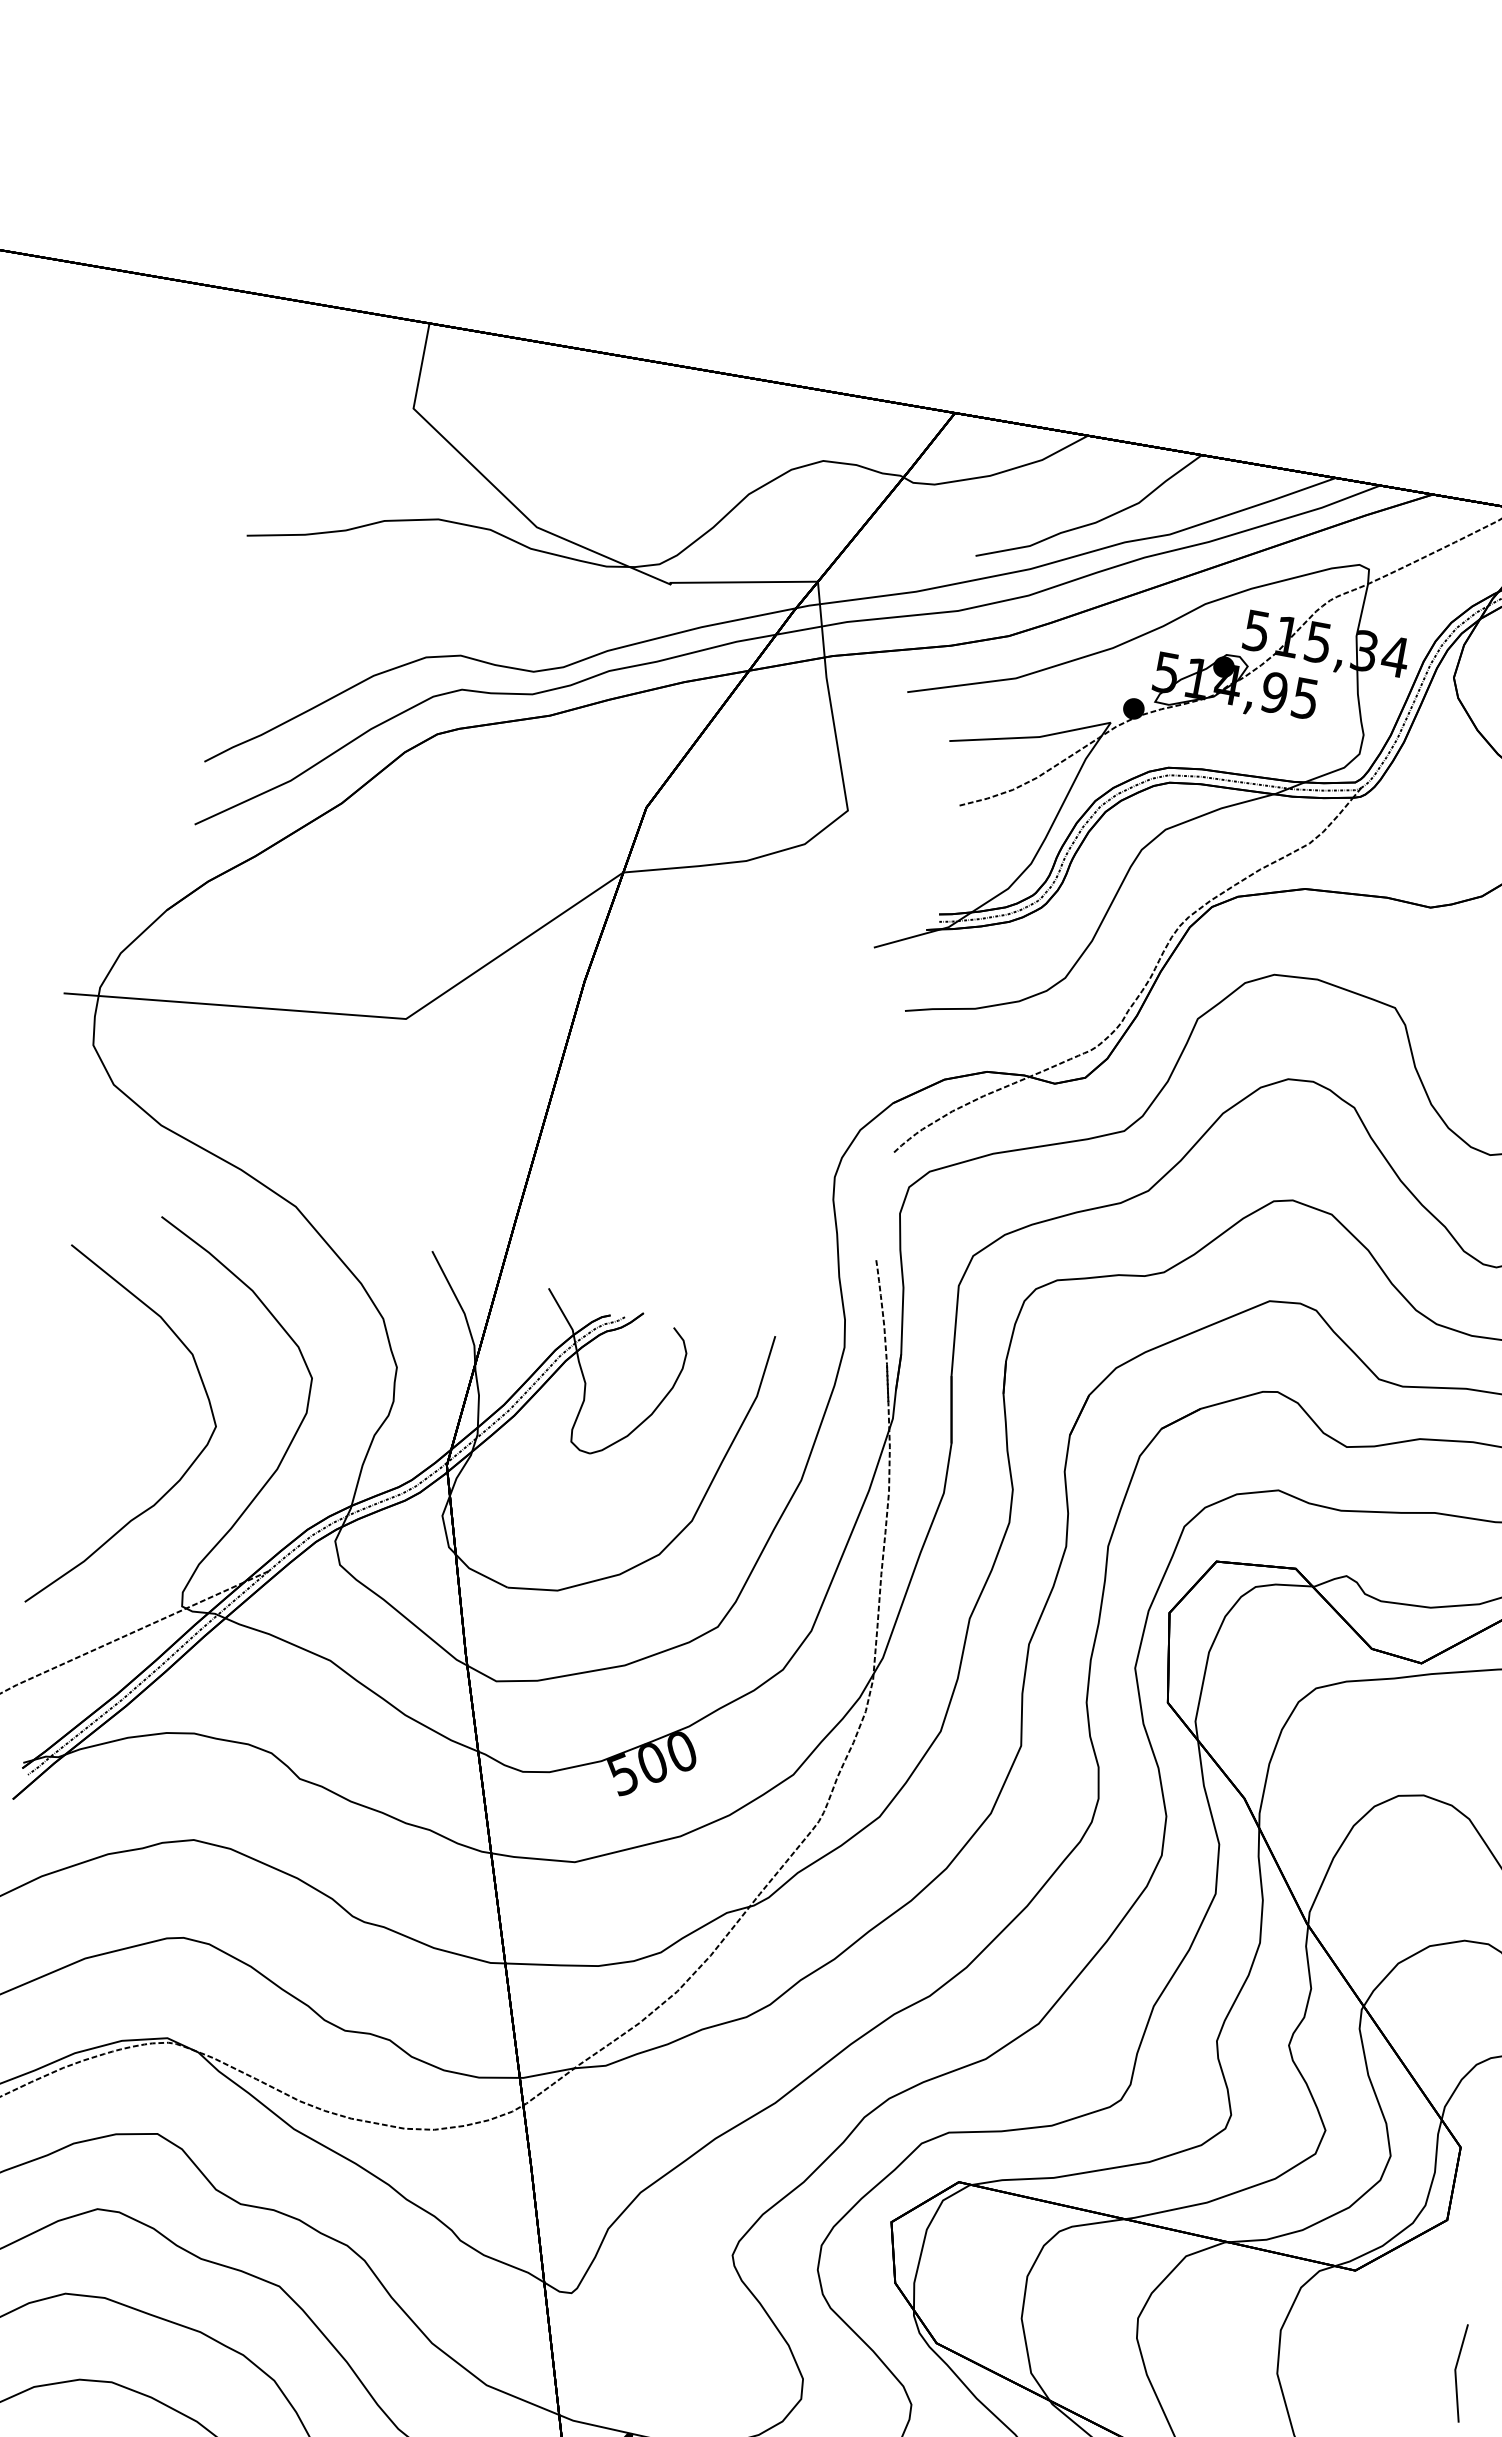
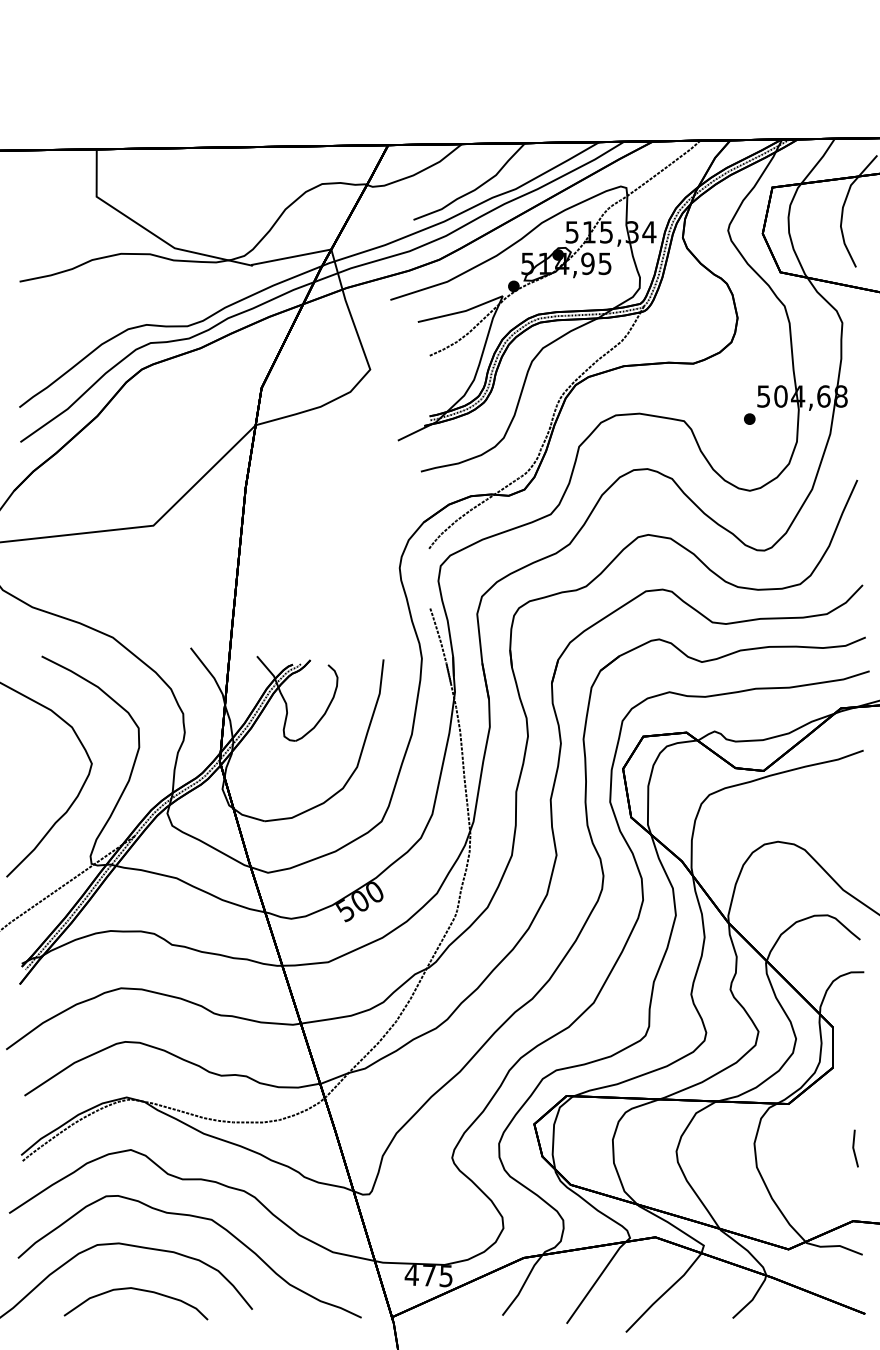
part: (1460, 2372) -> (855, 1148), size x0.7

